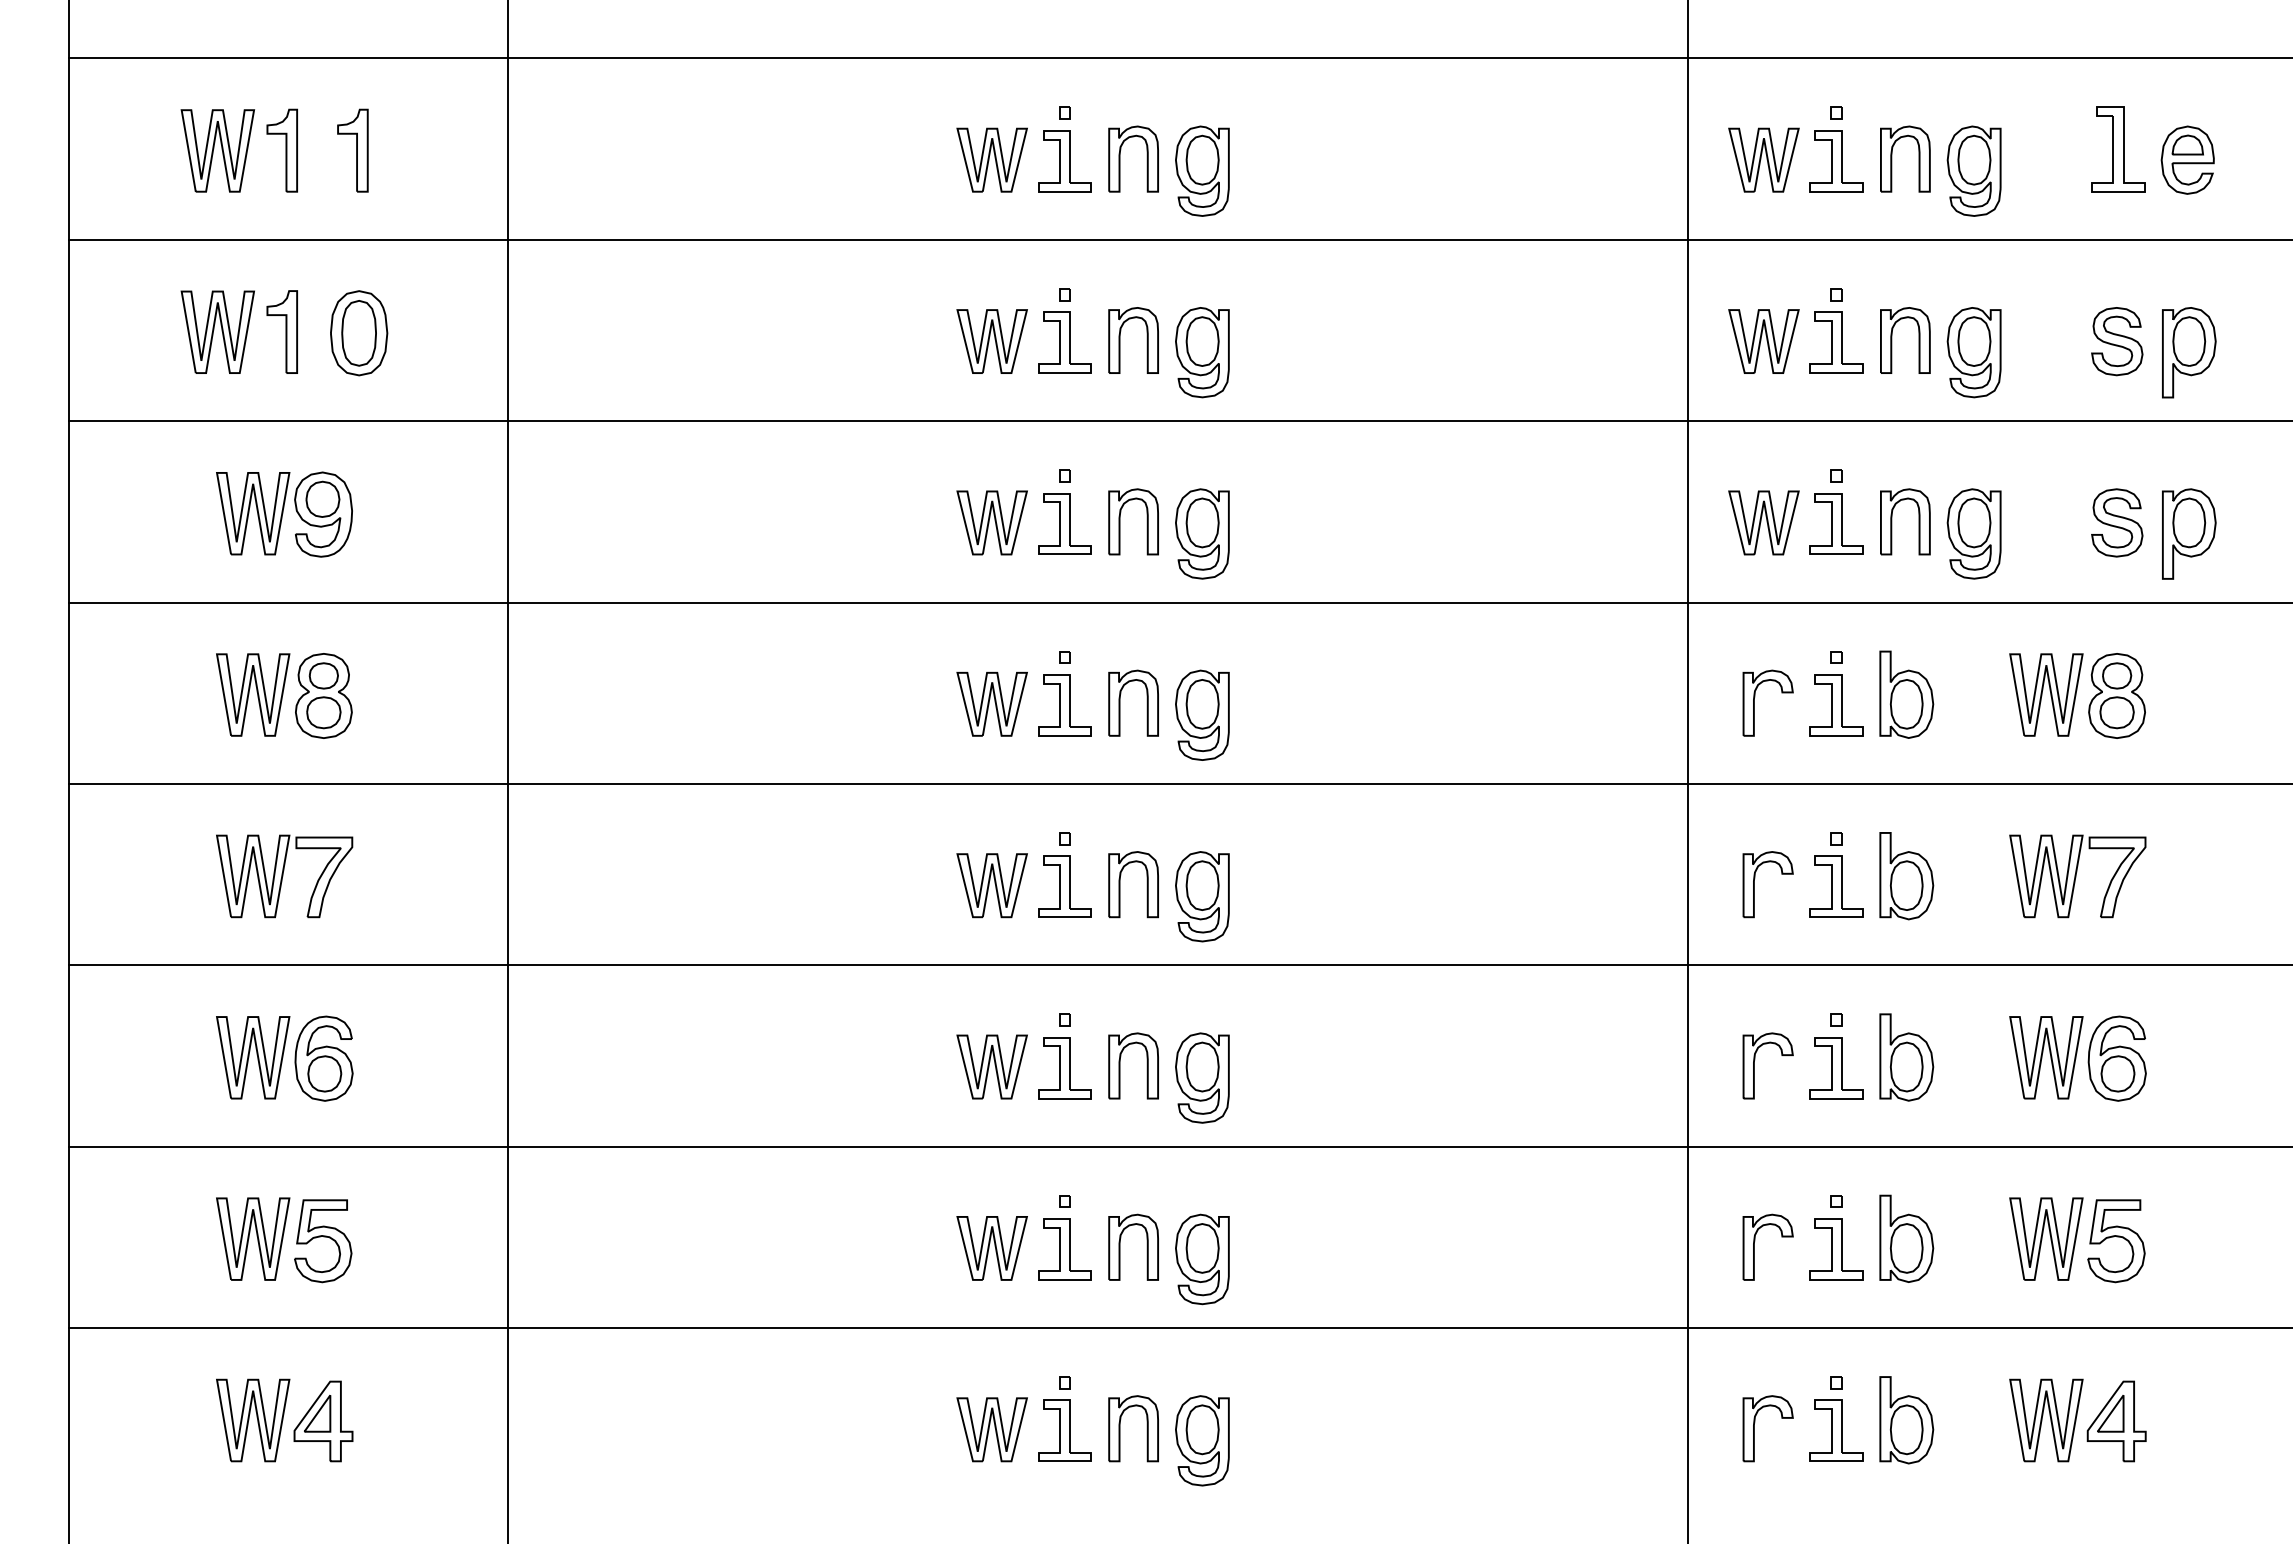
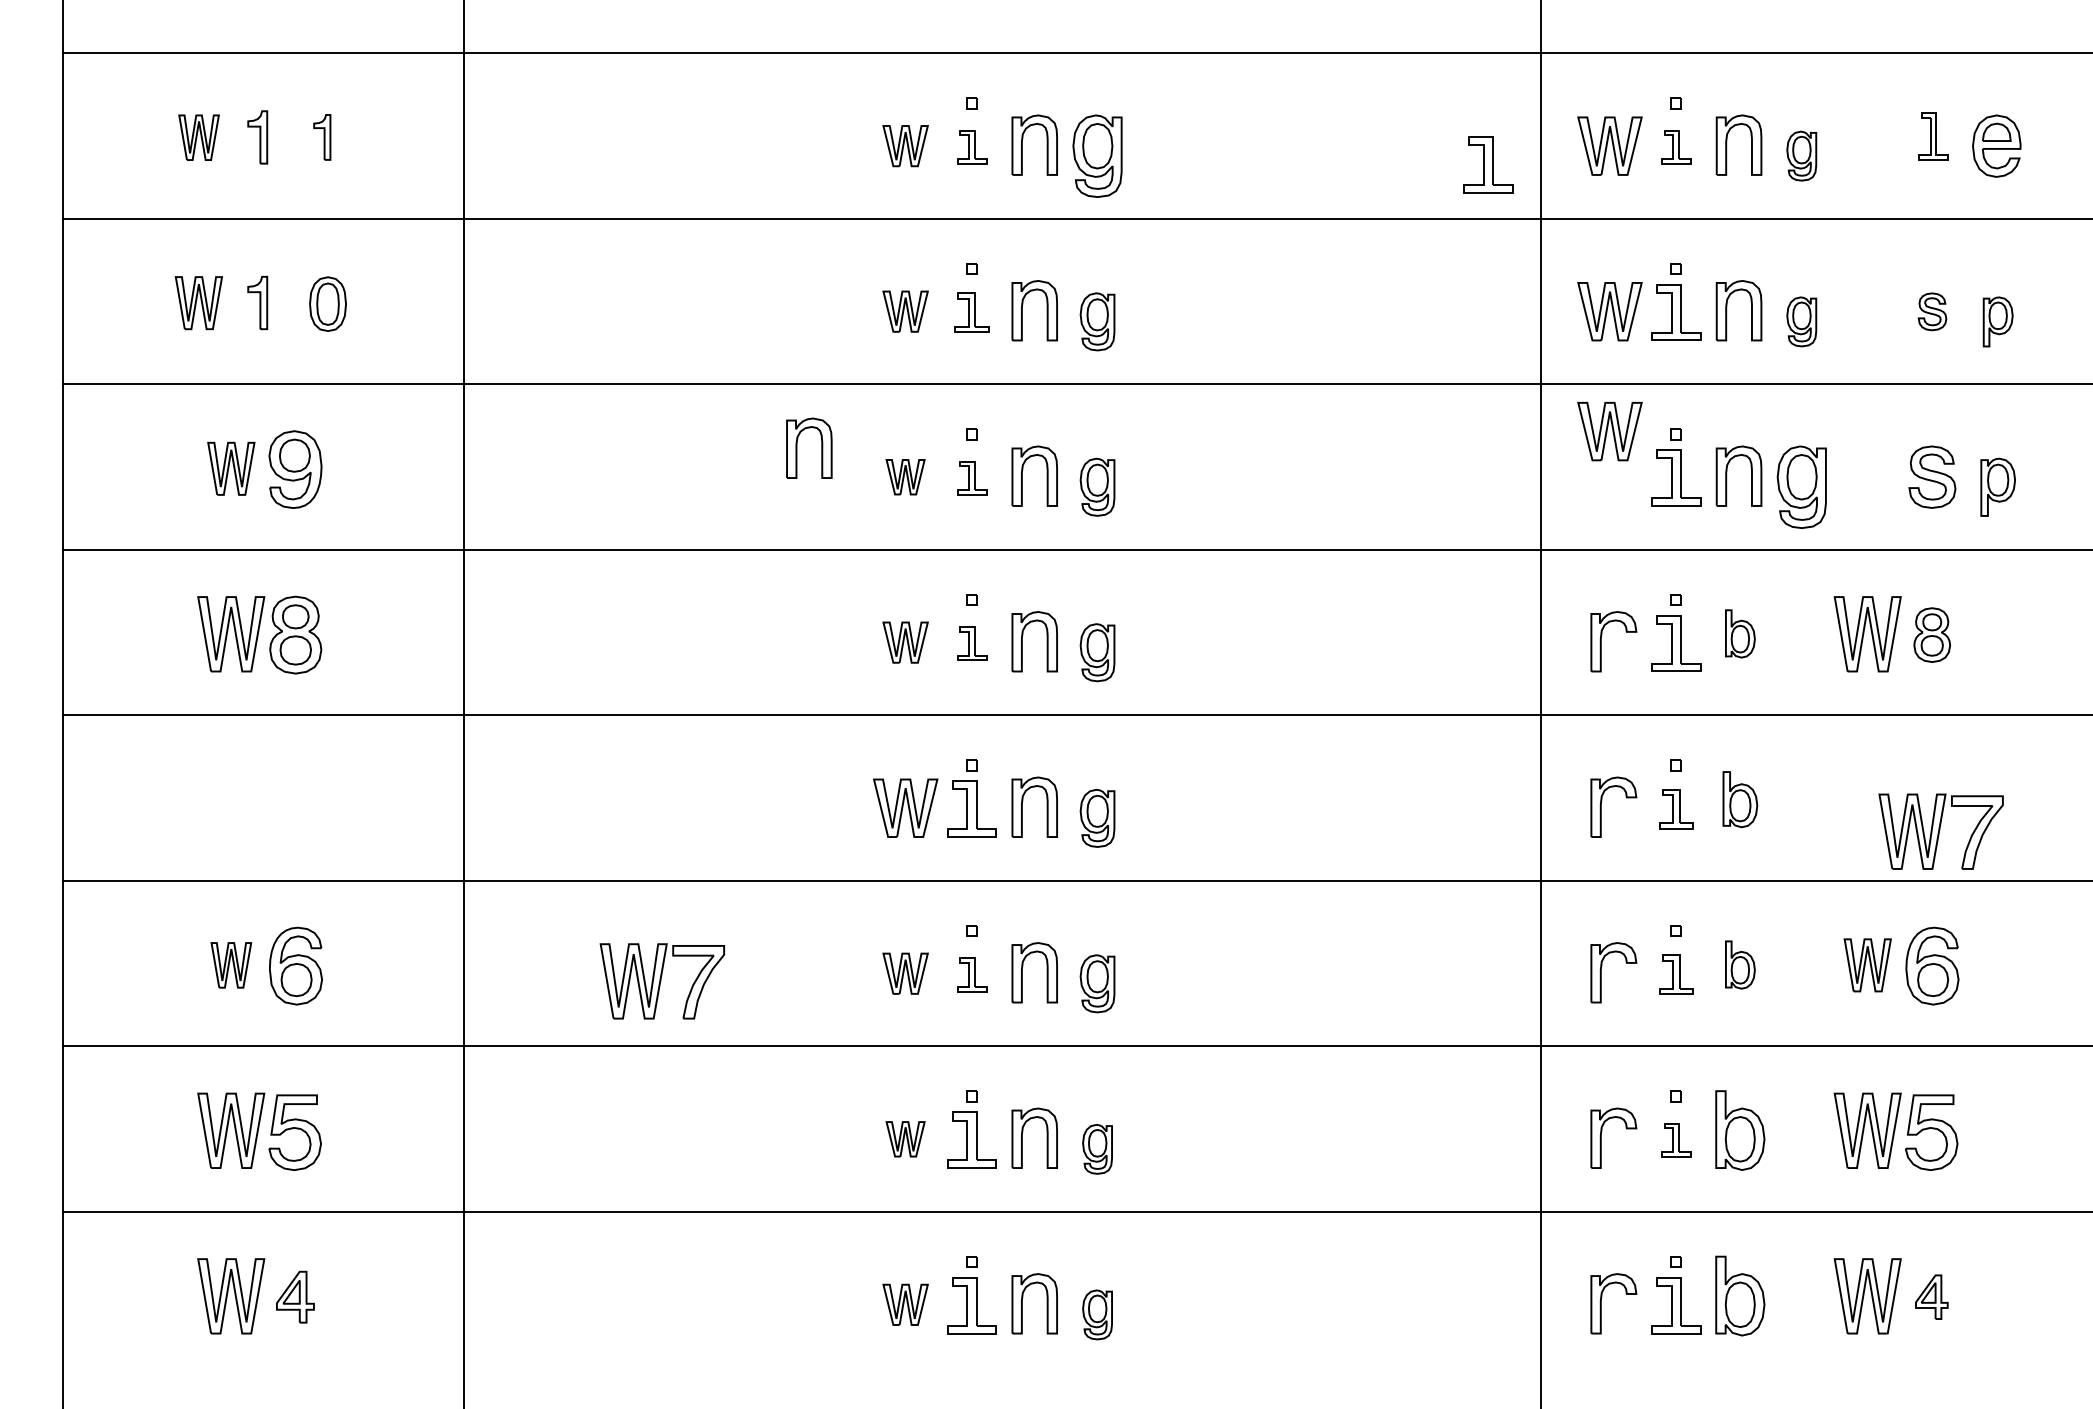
part: (2118, 149) -> (1933, 136), size x0.6
part: (217, 150) -> (198, 137), size x0.6
part: (281, 150) -> (257, 137), size x0.7
part: (352, 150) -> (321, 137), size x0.6
part: (991, 159) -> (905, 145), size x0.7
part: (1064, 161) -> (971, 147), size x0.6
part: (1836, 161) -> (1676, 147), size x0.6
part: (1973, 170) -> (1801, 155), size x0.6
part: (1630, 180) -> (1488, 164), added
part: (217, 331) -> (198, 302), size x0.7
part: (281, 331) -> (257, 302), size x0.7
part: (359, 333) -> (328, 304), size x0.7
part: (991, 341) -> (905, 311), size x0.7
part: (2117, 341) -> (1932, 311), size x0.6
part: (1064, 342) -> (971, 312), size x0.7
part: (1202, 352) -> (1097, 321), size x0.7
part: (1973, 352) -> (1801, 321), size x0.6
part: (2189, 352) -> (1998, 321), size x0.6
part: (873, 490) -> (797, 447), added
part: (253, 513) -> (231, 468), size x0.7
part: (991, 522) -> (905, 476), size x0.6
part: (1763, 522) -> (1609, 431), moved
part: (1064, 523) -> (971, 477), size x0.6
part: (1202, 533) -> (1097, 486), size x0.7
part: (2189, 533) -> (1998, 486), size x0.7
part: (1906, 694) -> (1740, 633), size x0.6
part: (2116, 695) -> (1931, 634), size x0.7
part: (991, 703) -> (905, 641), size x0.7
part: (1064, 705) -> (971, 643), size x0.6
part: (1202, 714) -> (1097, 652), size x0.7
part: (284, 876) -> (662, 981), moved
part: (1906, 876) -> (1740, 799), size x0.7
part: (2077, 876) -> (1940, 831), moved
part: (1836, 886) -> (1676, 808), size x0.7
part: (1202, 896) -> (1097, 818), size x0.7
part: (253, 1057) -> (231, 965), size x0.6
part: (1906, 1057) -> (1740, 965), size x0.6
part: (2046, 1057) -> (1867, 965), size x0.7
part: (991, 1066) -> (905, 973), size x0.7
part: (1064, 1068) -> (971, 975), size x0.6
part: (1836, 1068) -> (1676, 975), size x0.7
part: (1202, 1077) -> (1097, 983), size x0.7
part: (991, 1248) -> (905, 1139), size x0.6
part: (1836, 1249) -> (1676, 1140), size x0.6
part: (1202, 1259) -> (1097, 1149), size x0.6
part: (323, 1421) -> (295, 1297), size x0.7
part: (2116, 1421) -> (1931, 1297), size x0.6
part: (991, 1429) -> (905, 1304), size x0.7
part: (1202, 1440) -> (1097, 1314), size x0.6

